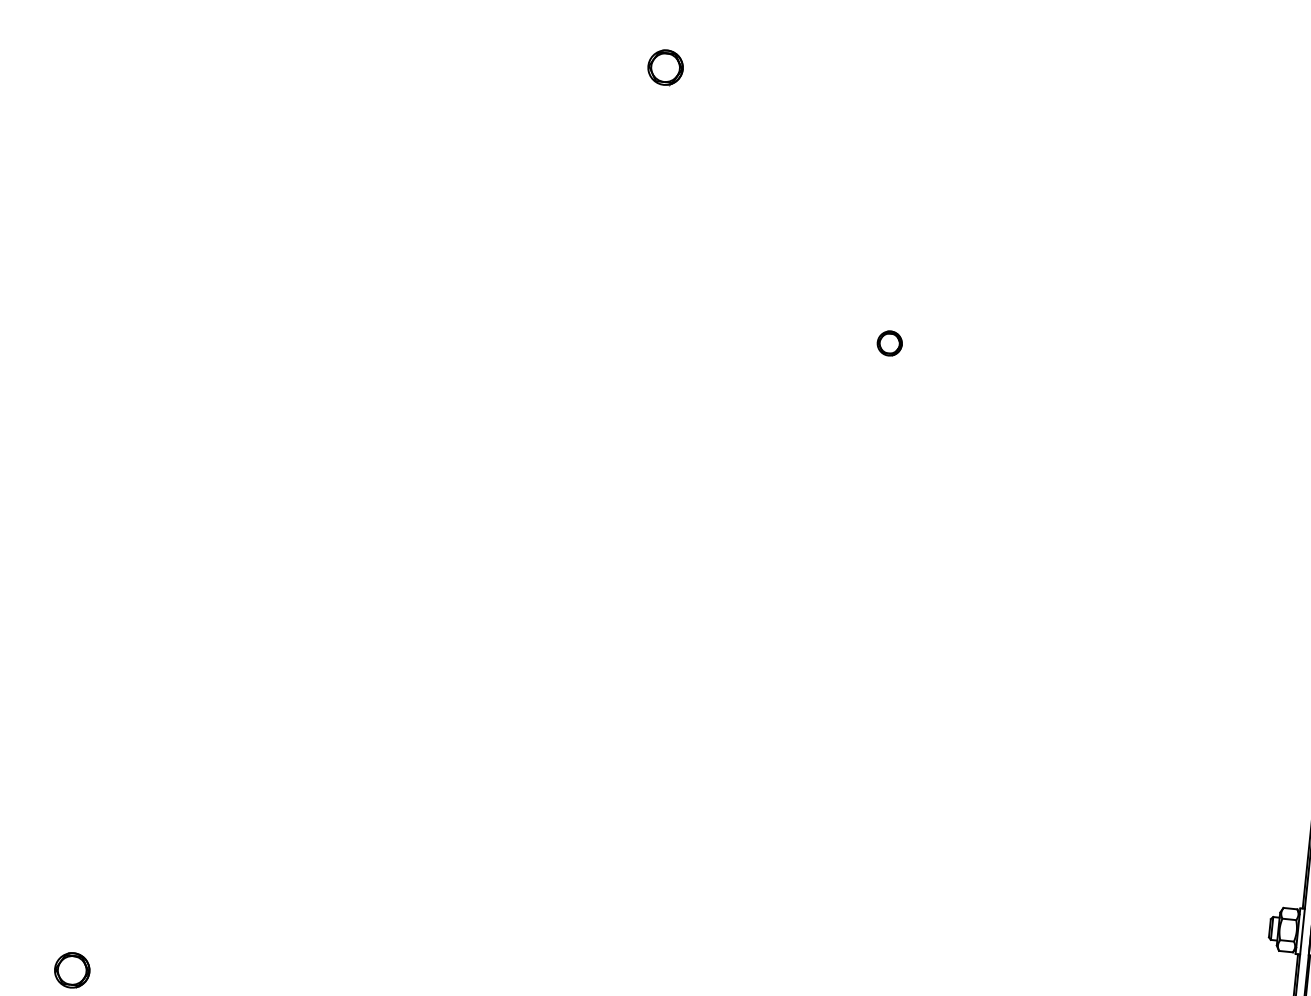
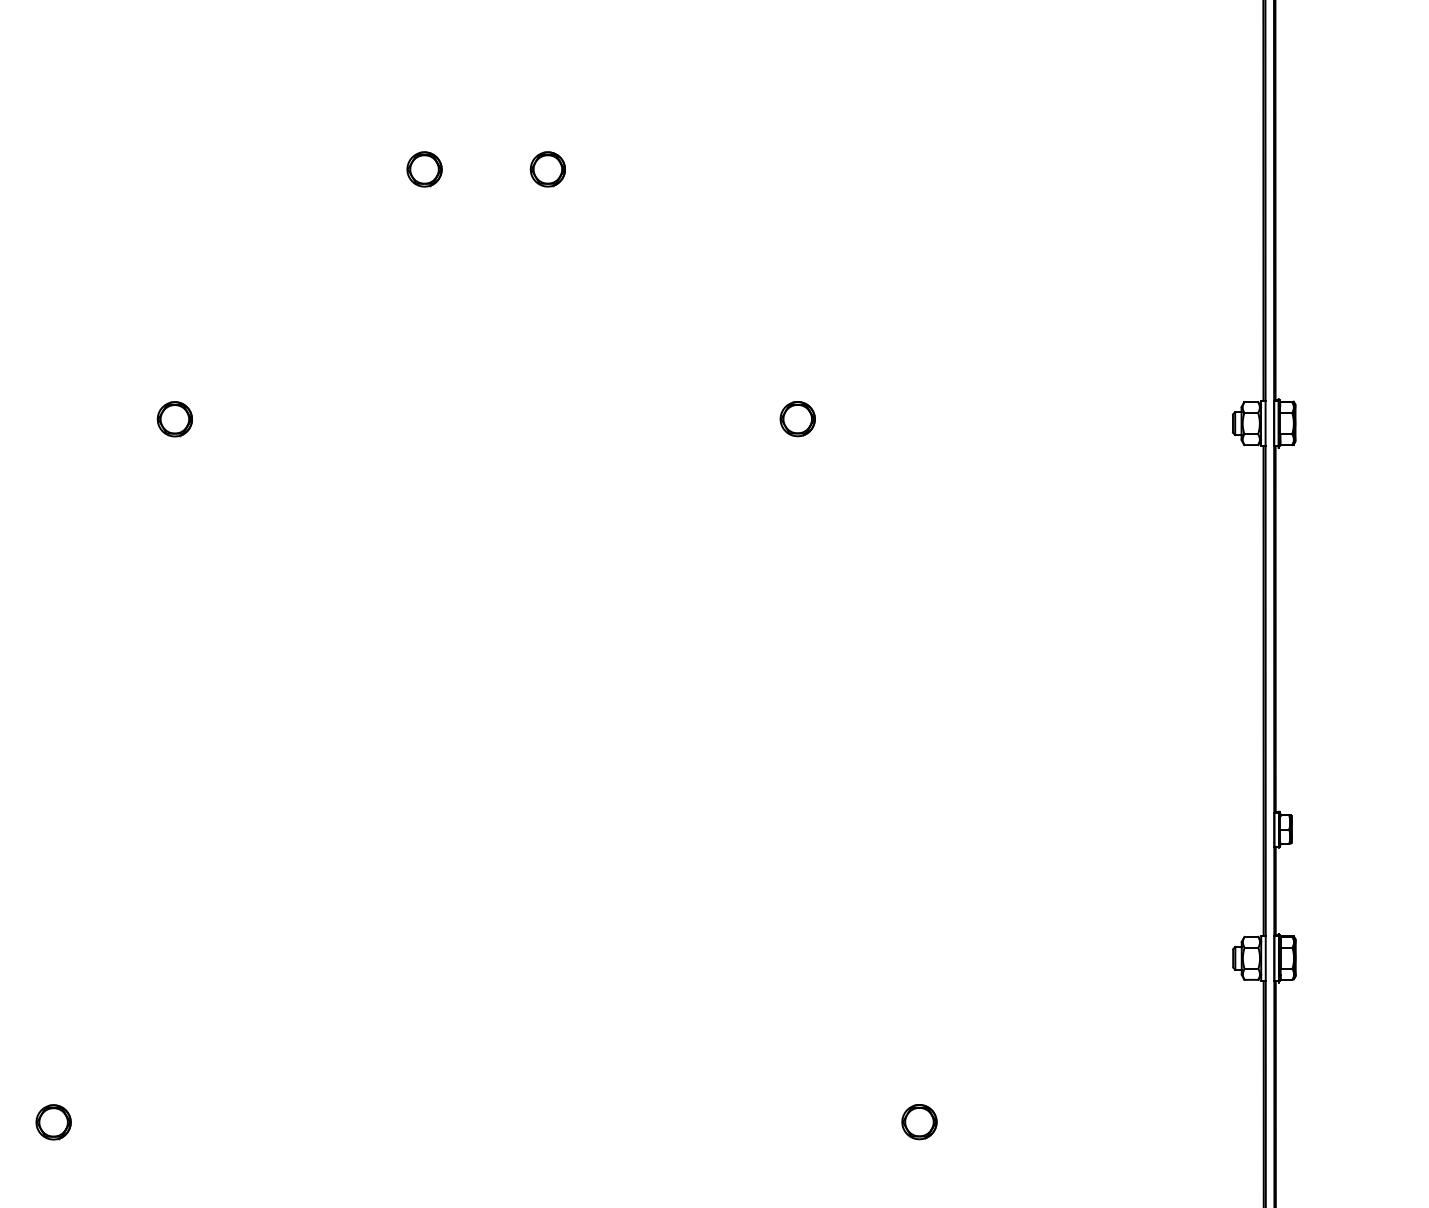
part: (542, 54) -> (424, 169), added
part: (265, 279) -> (174, 419), added
part: (889, 343) -> (797, 419), size x1.43

